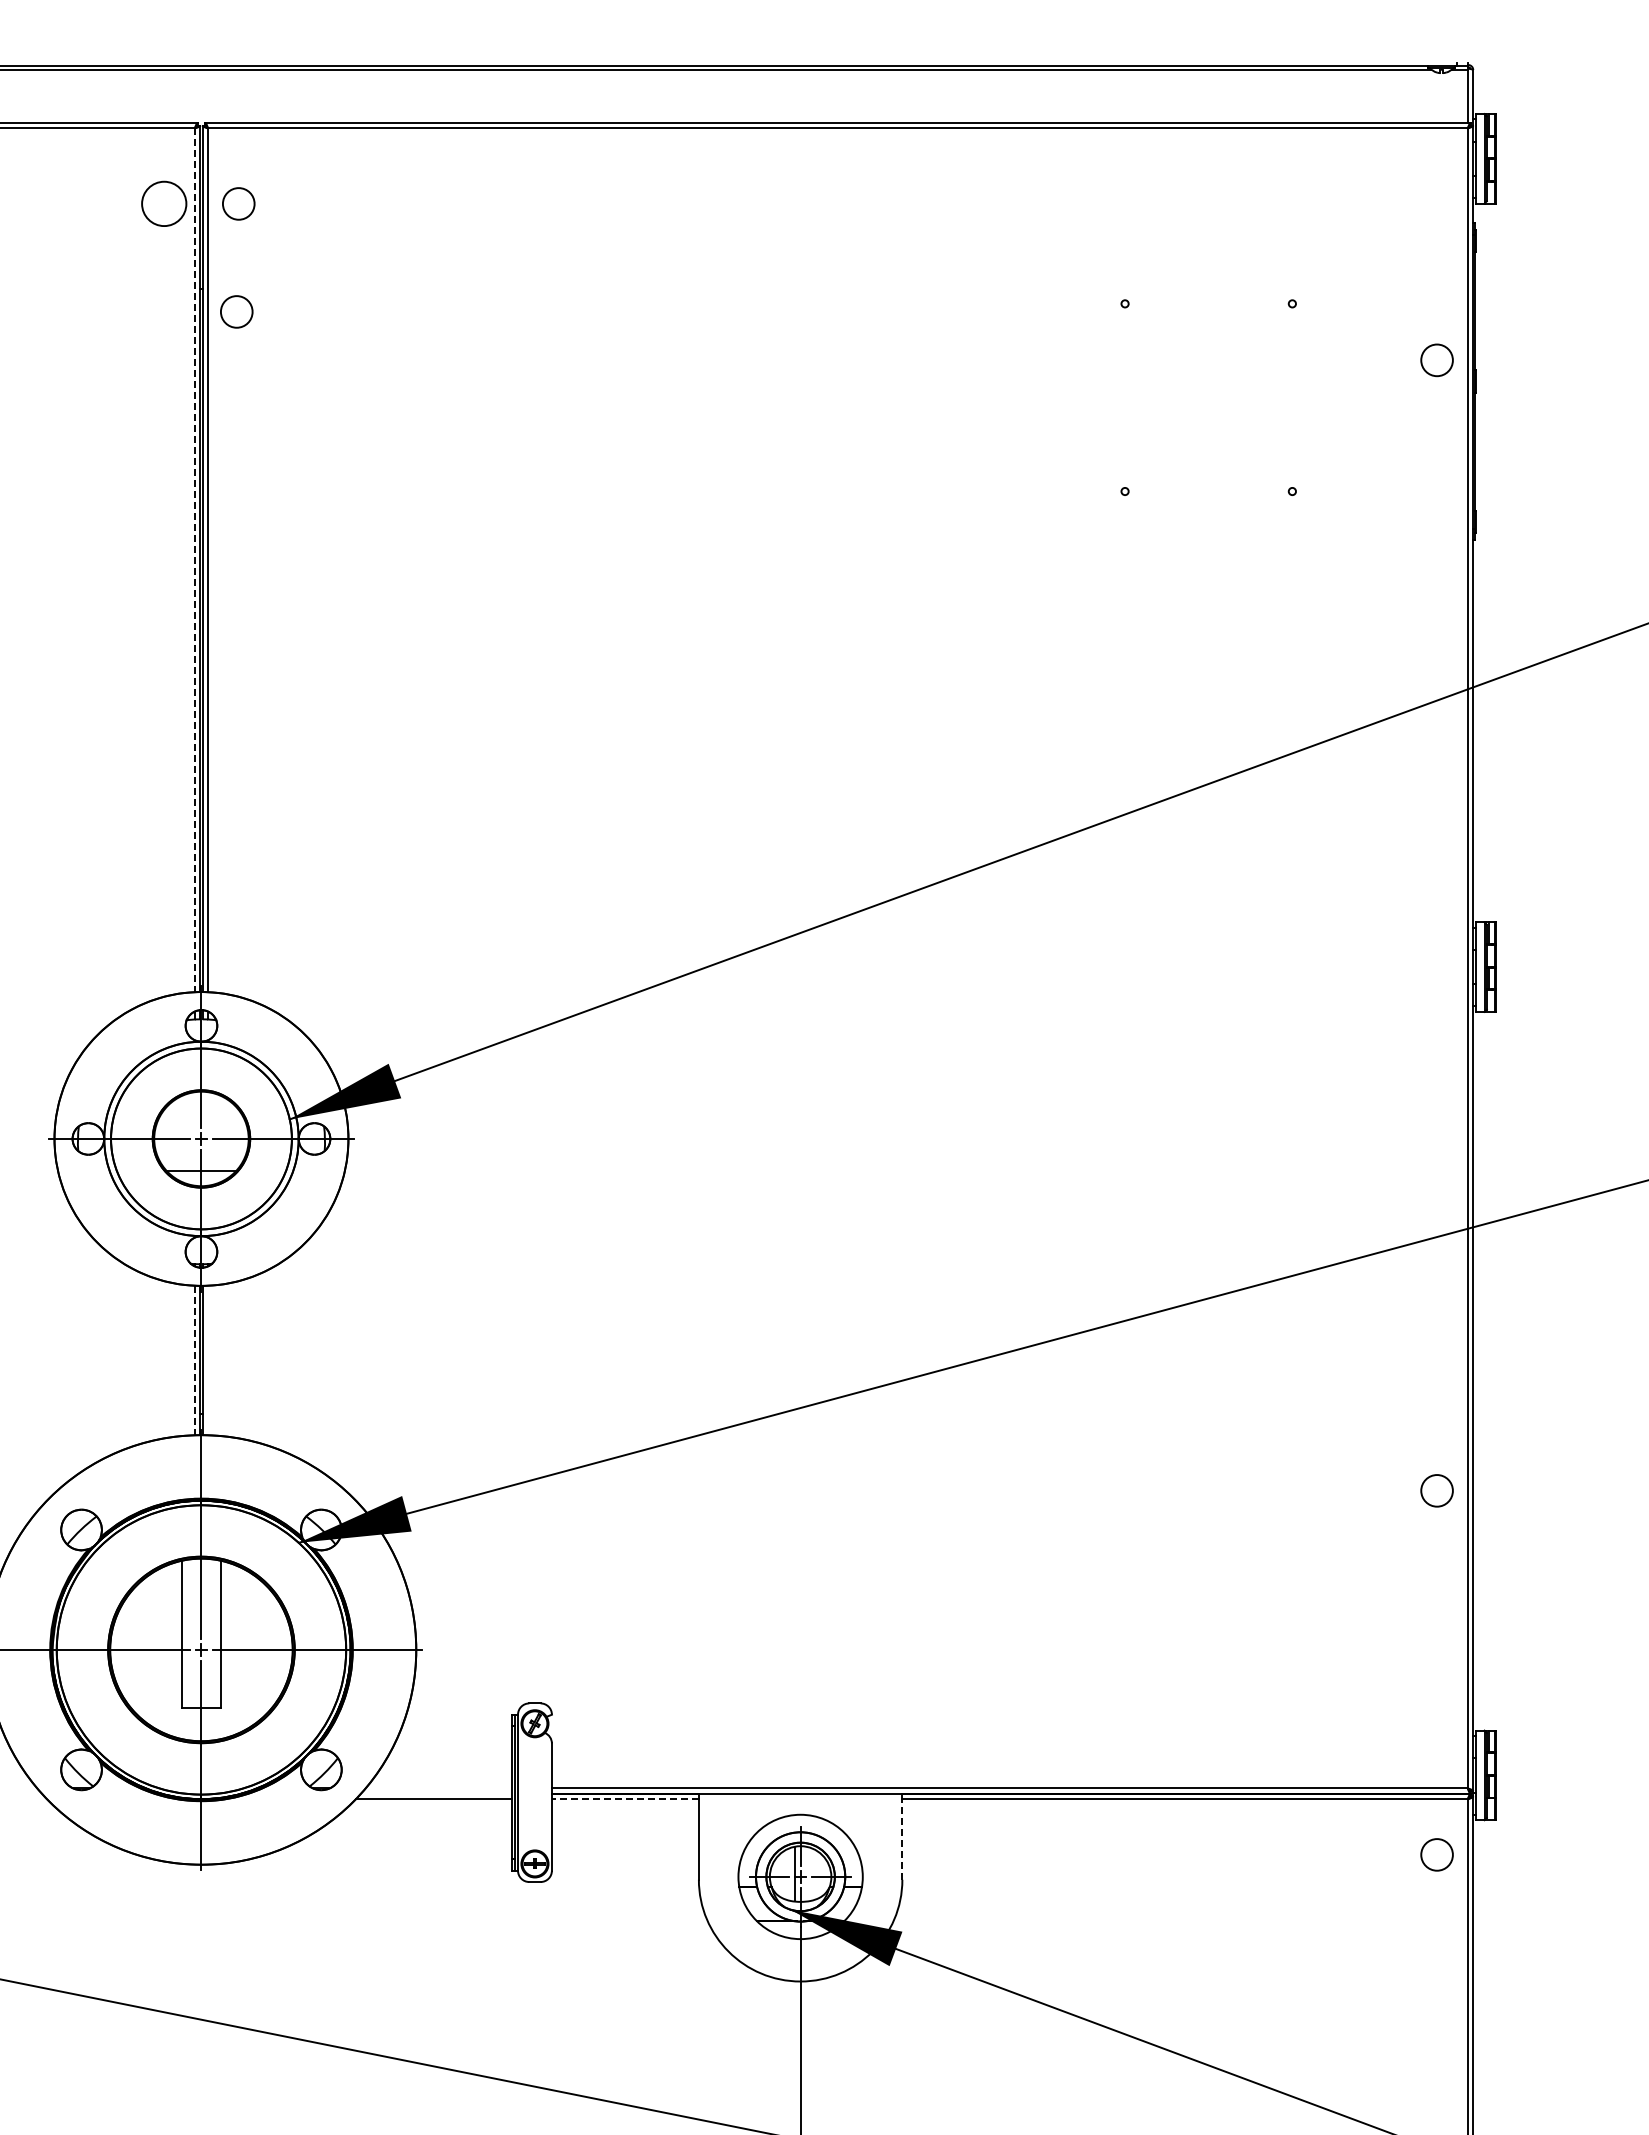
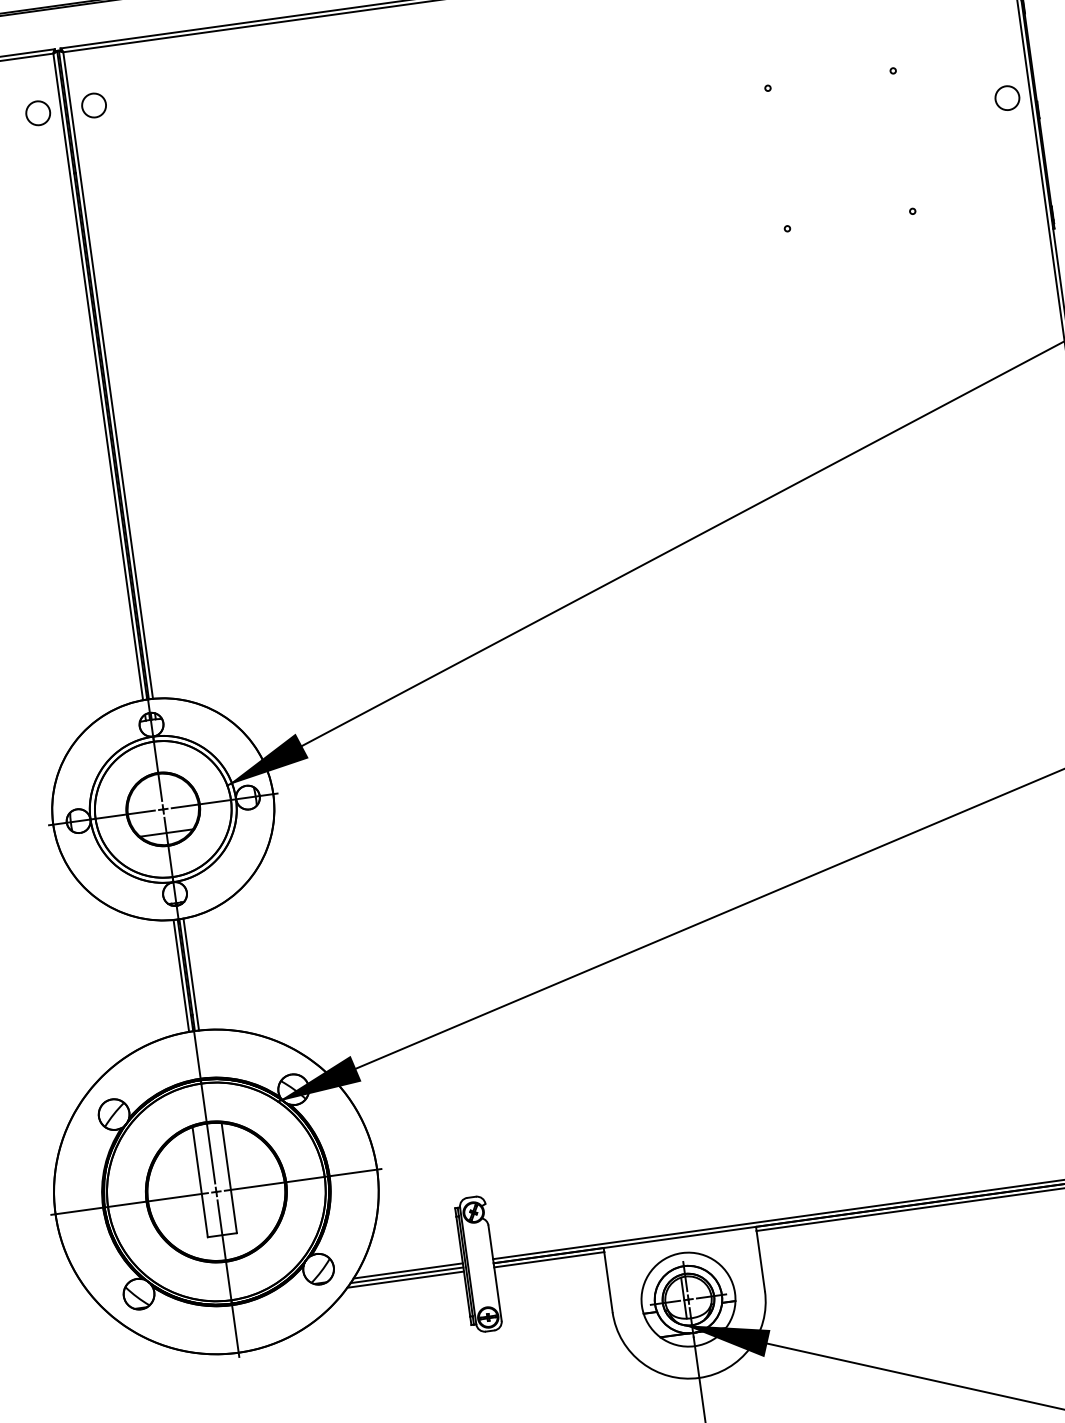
circle: (163, 203) -> (37, 113), size x0.71
circle: (236, 311) -> (103, 186), removed
line: (194, 560) -> (97, 377), dashed -> solid
line: (194, 1360) -> (181, 975), dashed -> solid
line: (208, 1360) -> (191, 974), added
line: (438, 1788) -> (408, 1271), added
line: (435, 1793) -> (406, 1275), added
line: (624, 1799) -> (548, 1259), dashed -> solid
line: (902, 1839) -> (760, 1261), dashed -> solid

